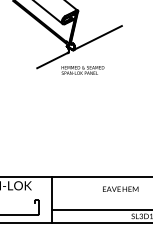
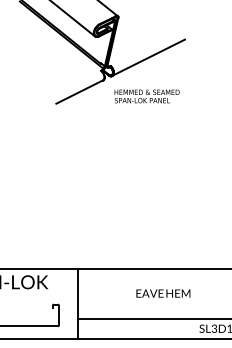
text: (82, 70) -> (146, 96), moved
text: (120, 188) -> (163, 292), moved

